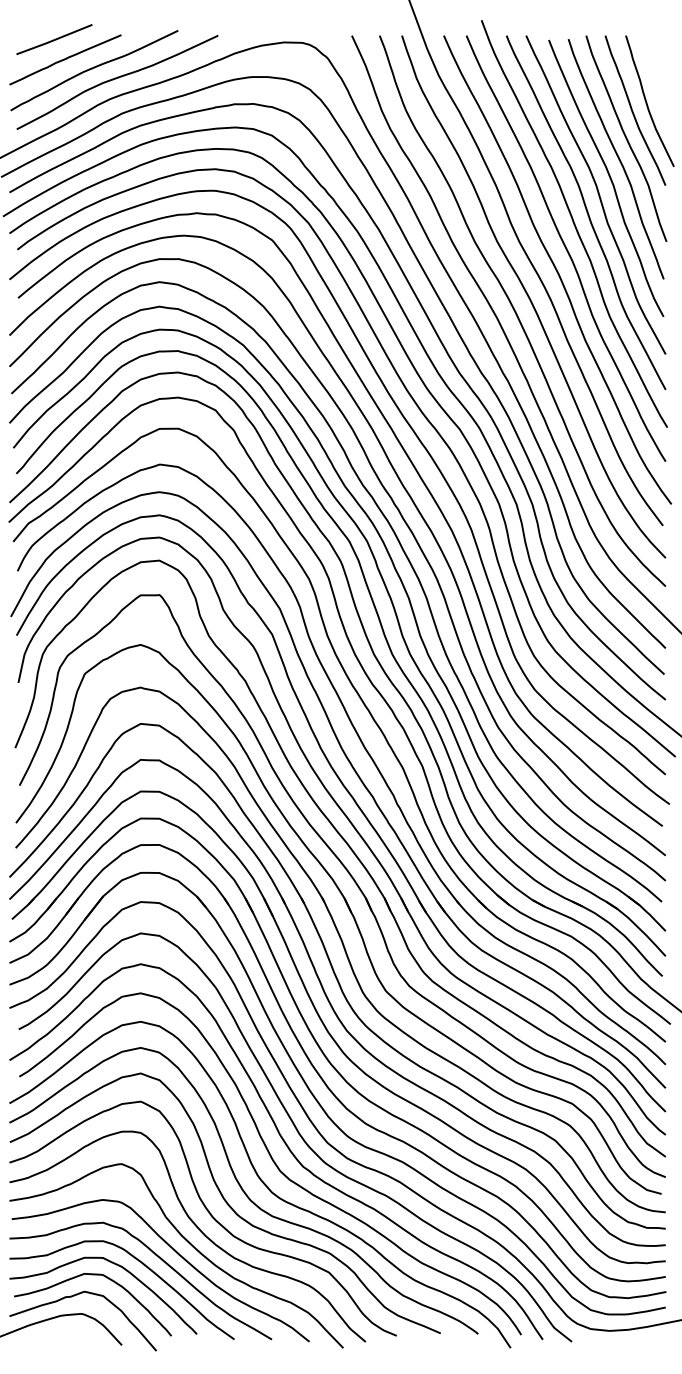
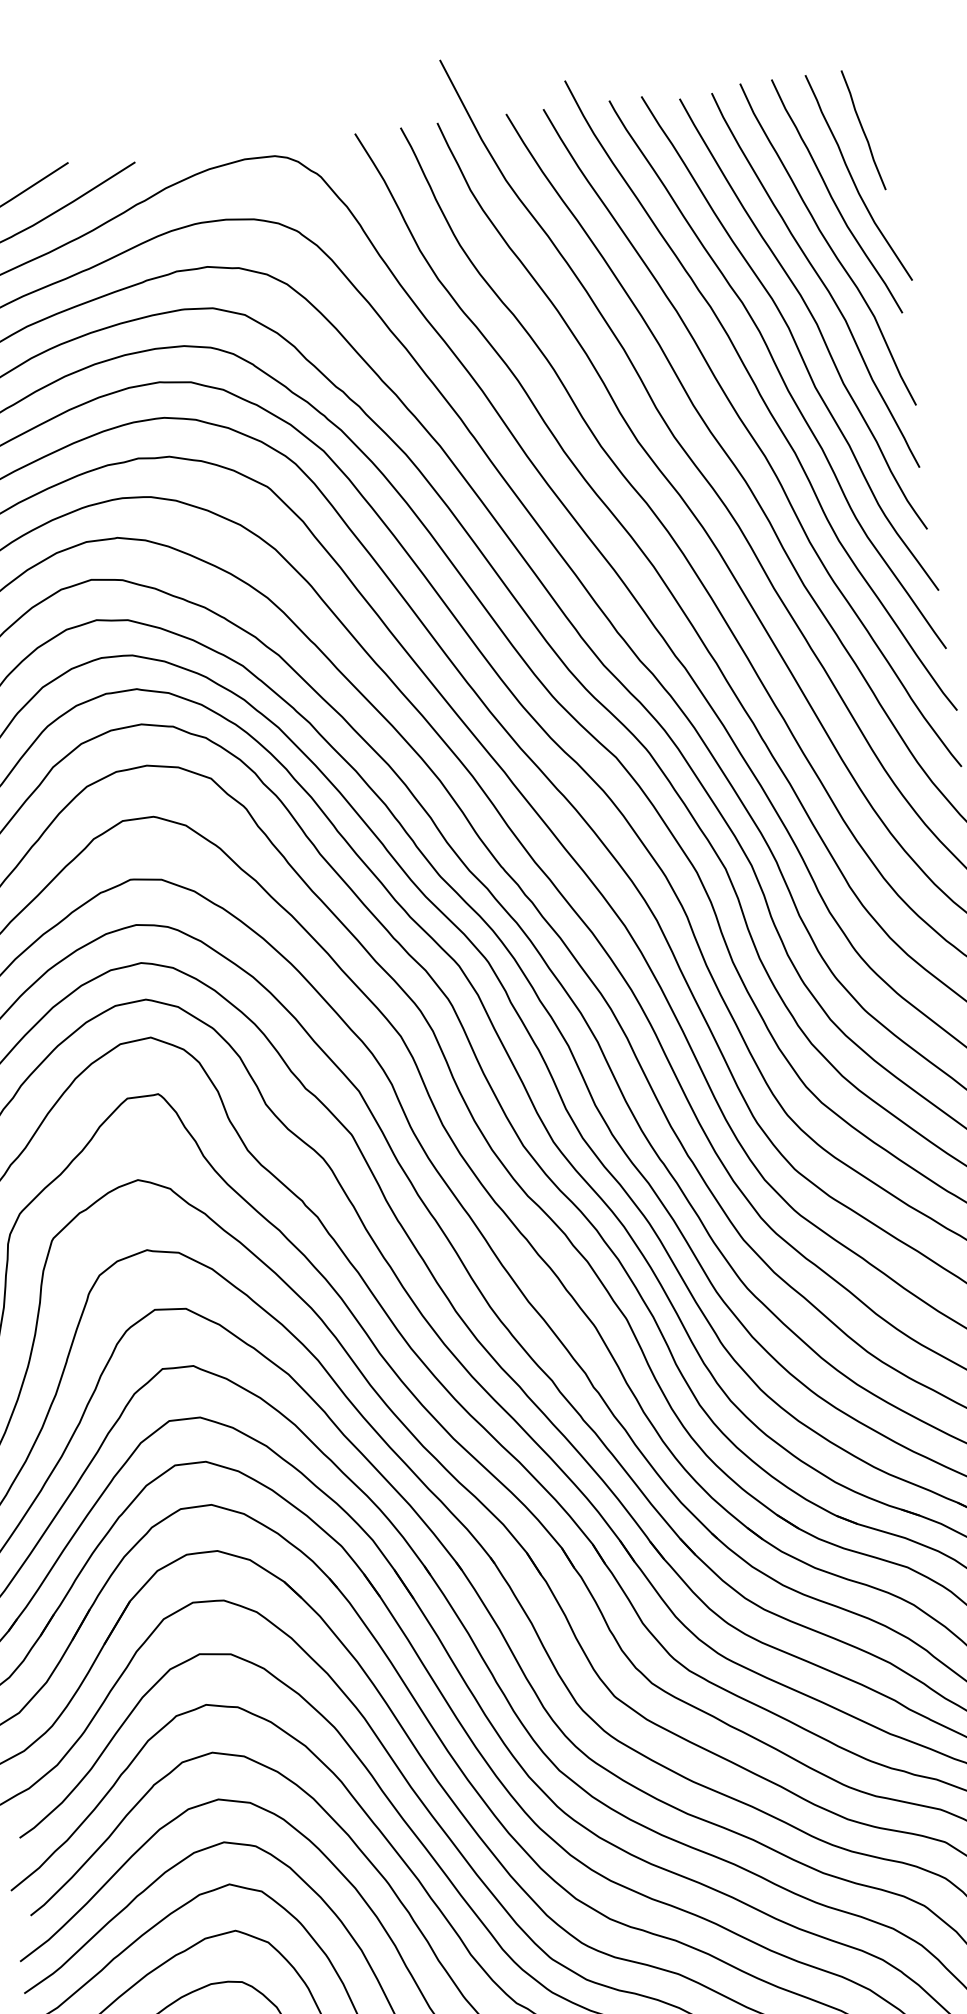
line: (656, 72) -> (863, 129), added

